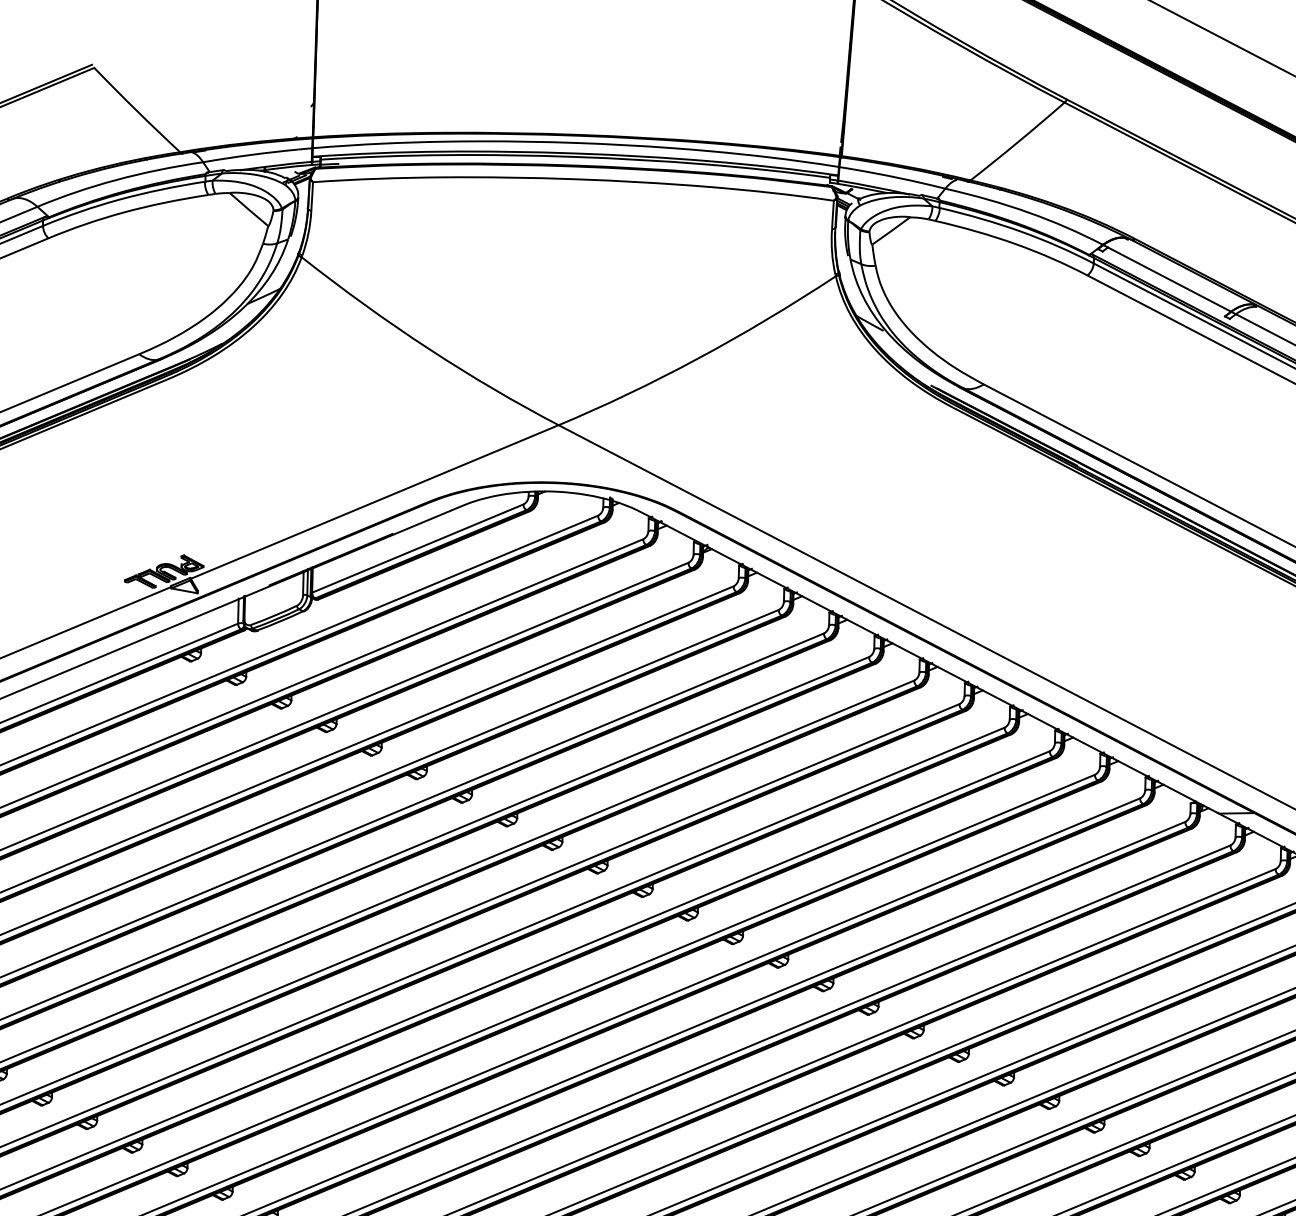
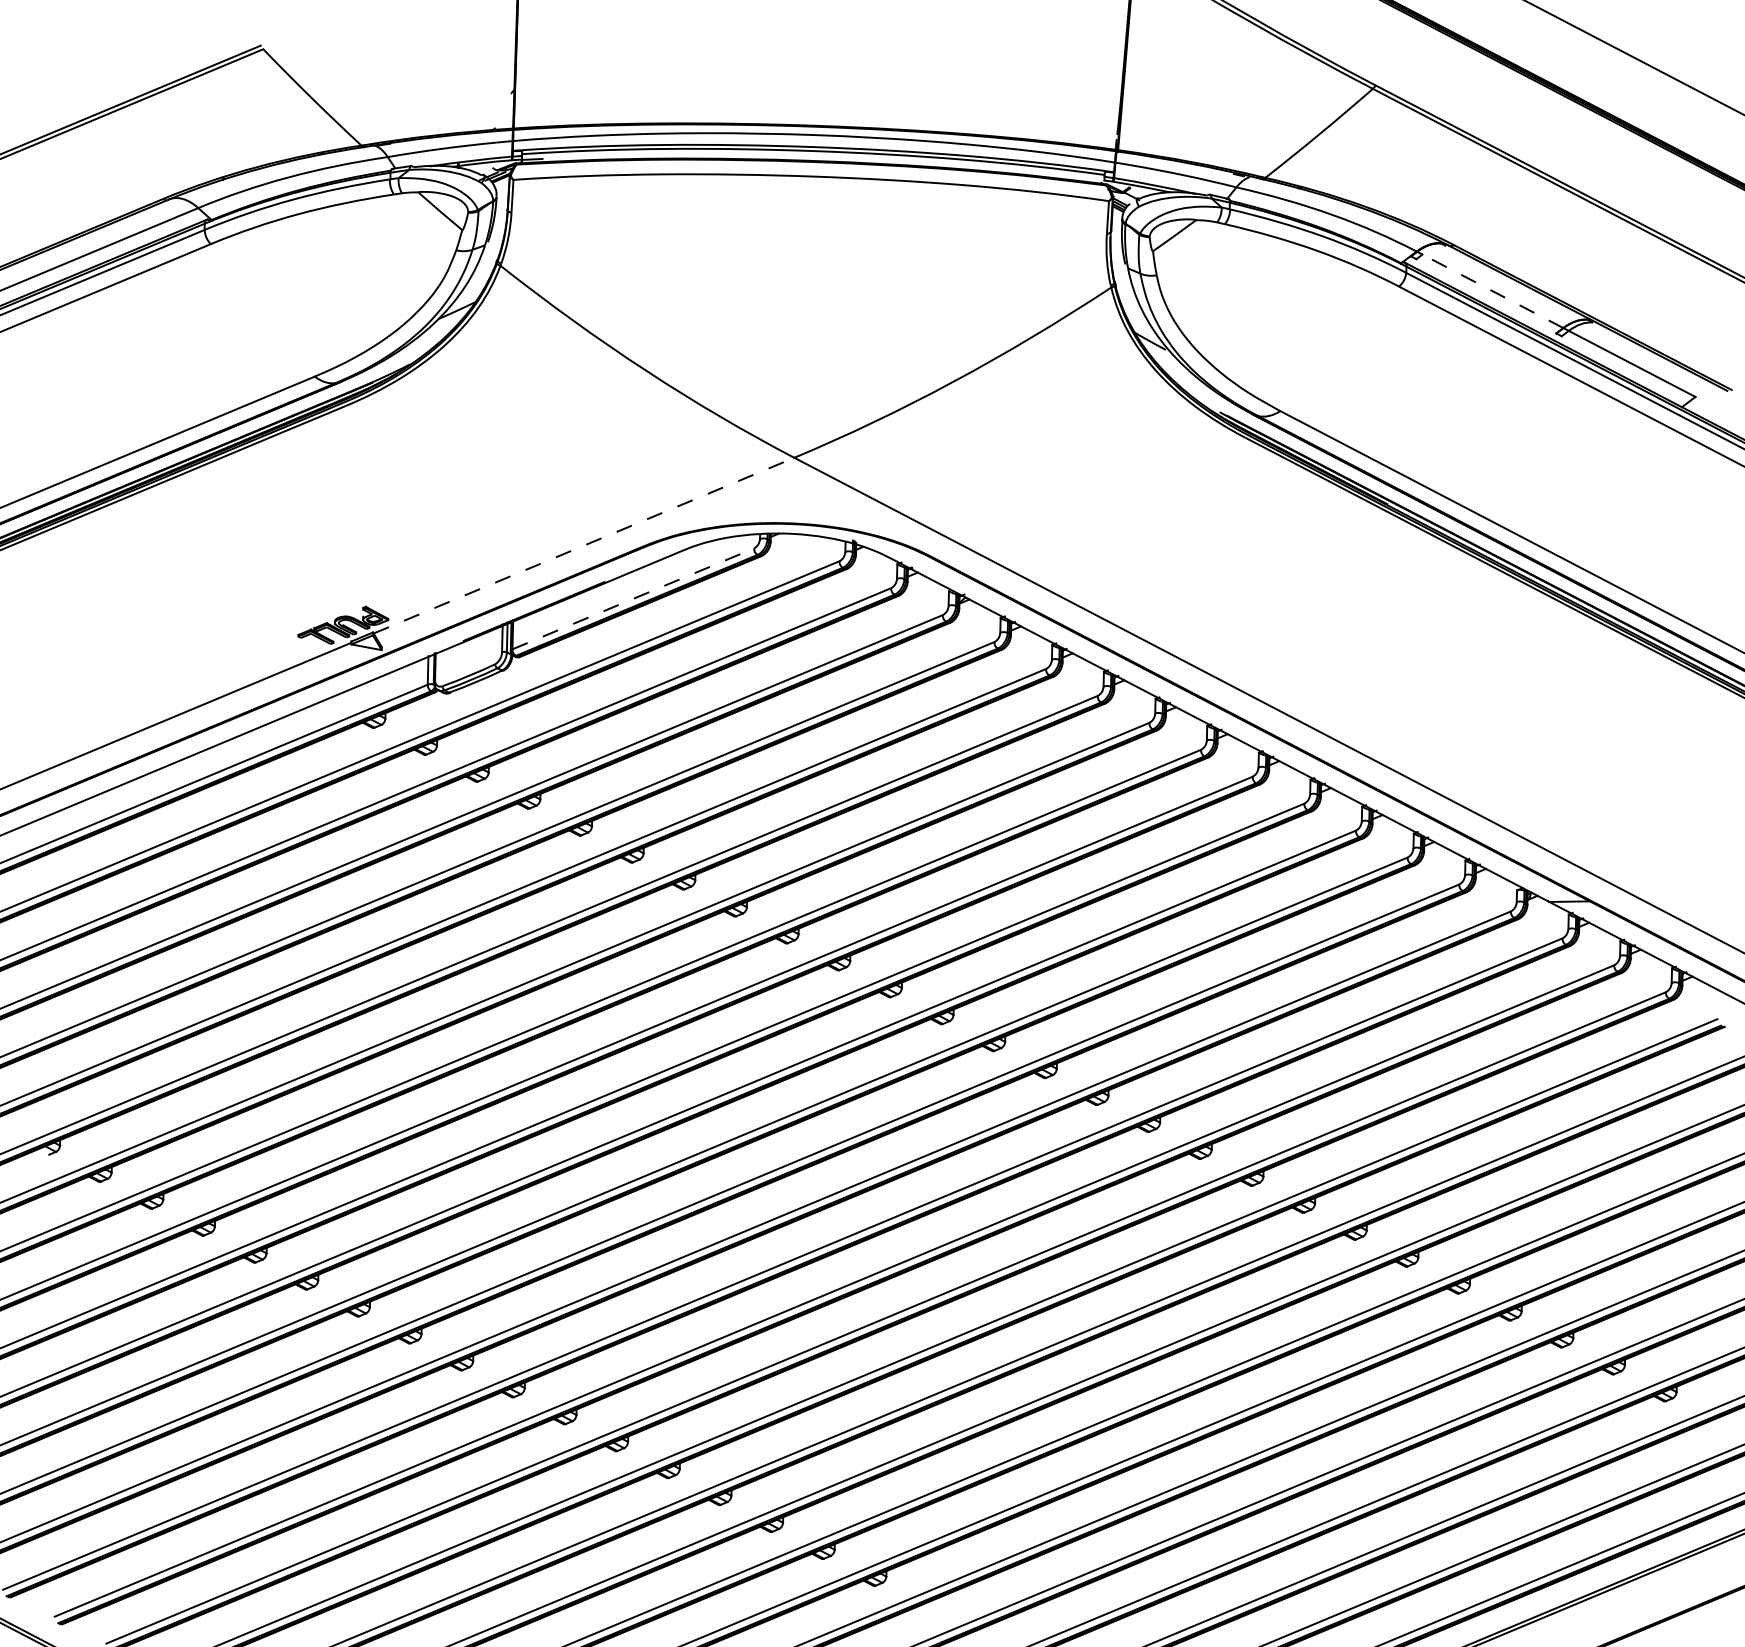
line: (1169, 279) -> (1492, 291), solid -> dashed
line: (375, 501) -> (584, 545), solid -> dashed
line: (418, 548) -> (633, 598), solid -> dashed

